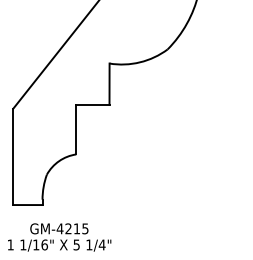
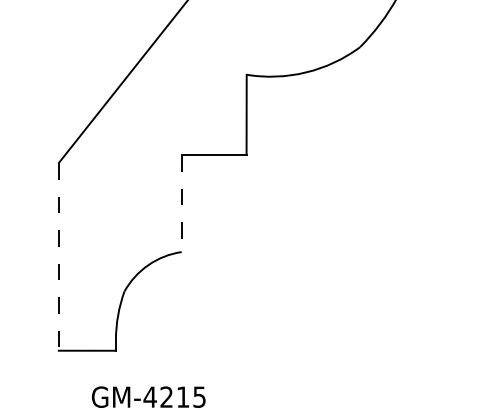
line: (76, 129) -> (182, 203), solid -> dashed
line: (13, 157) -> (59, 258), solid -> dashed

